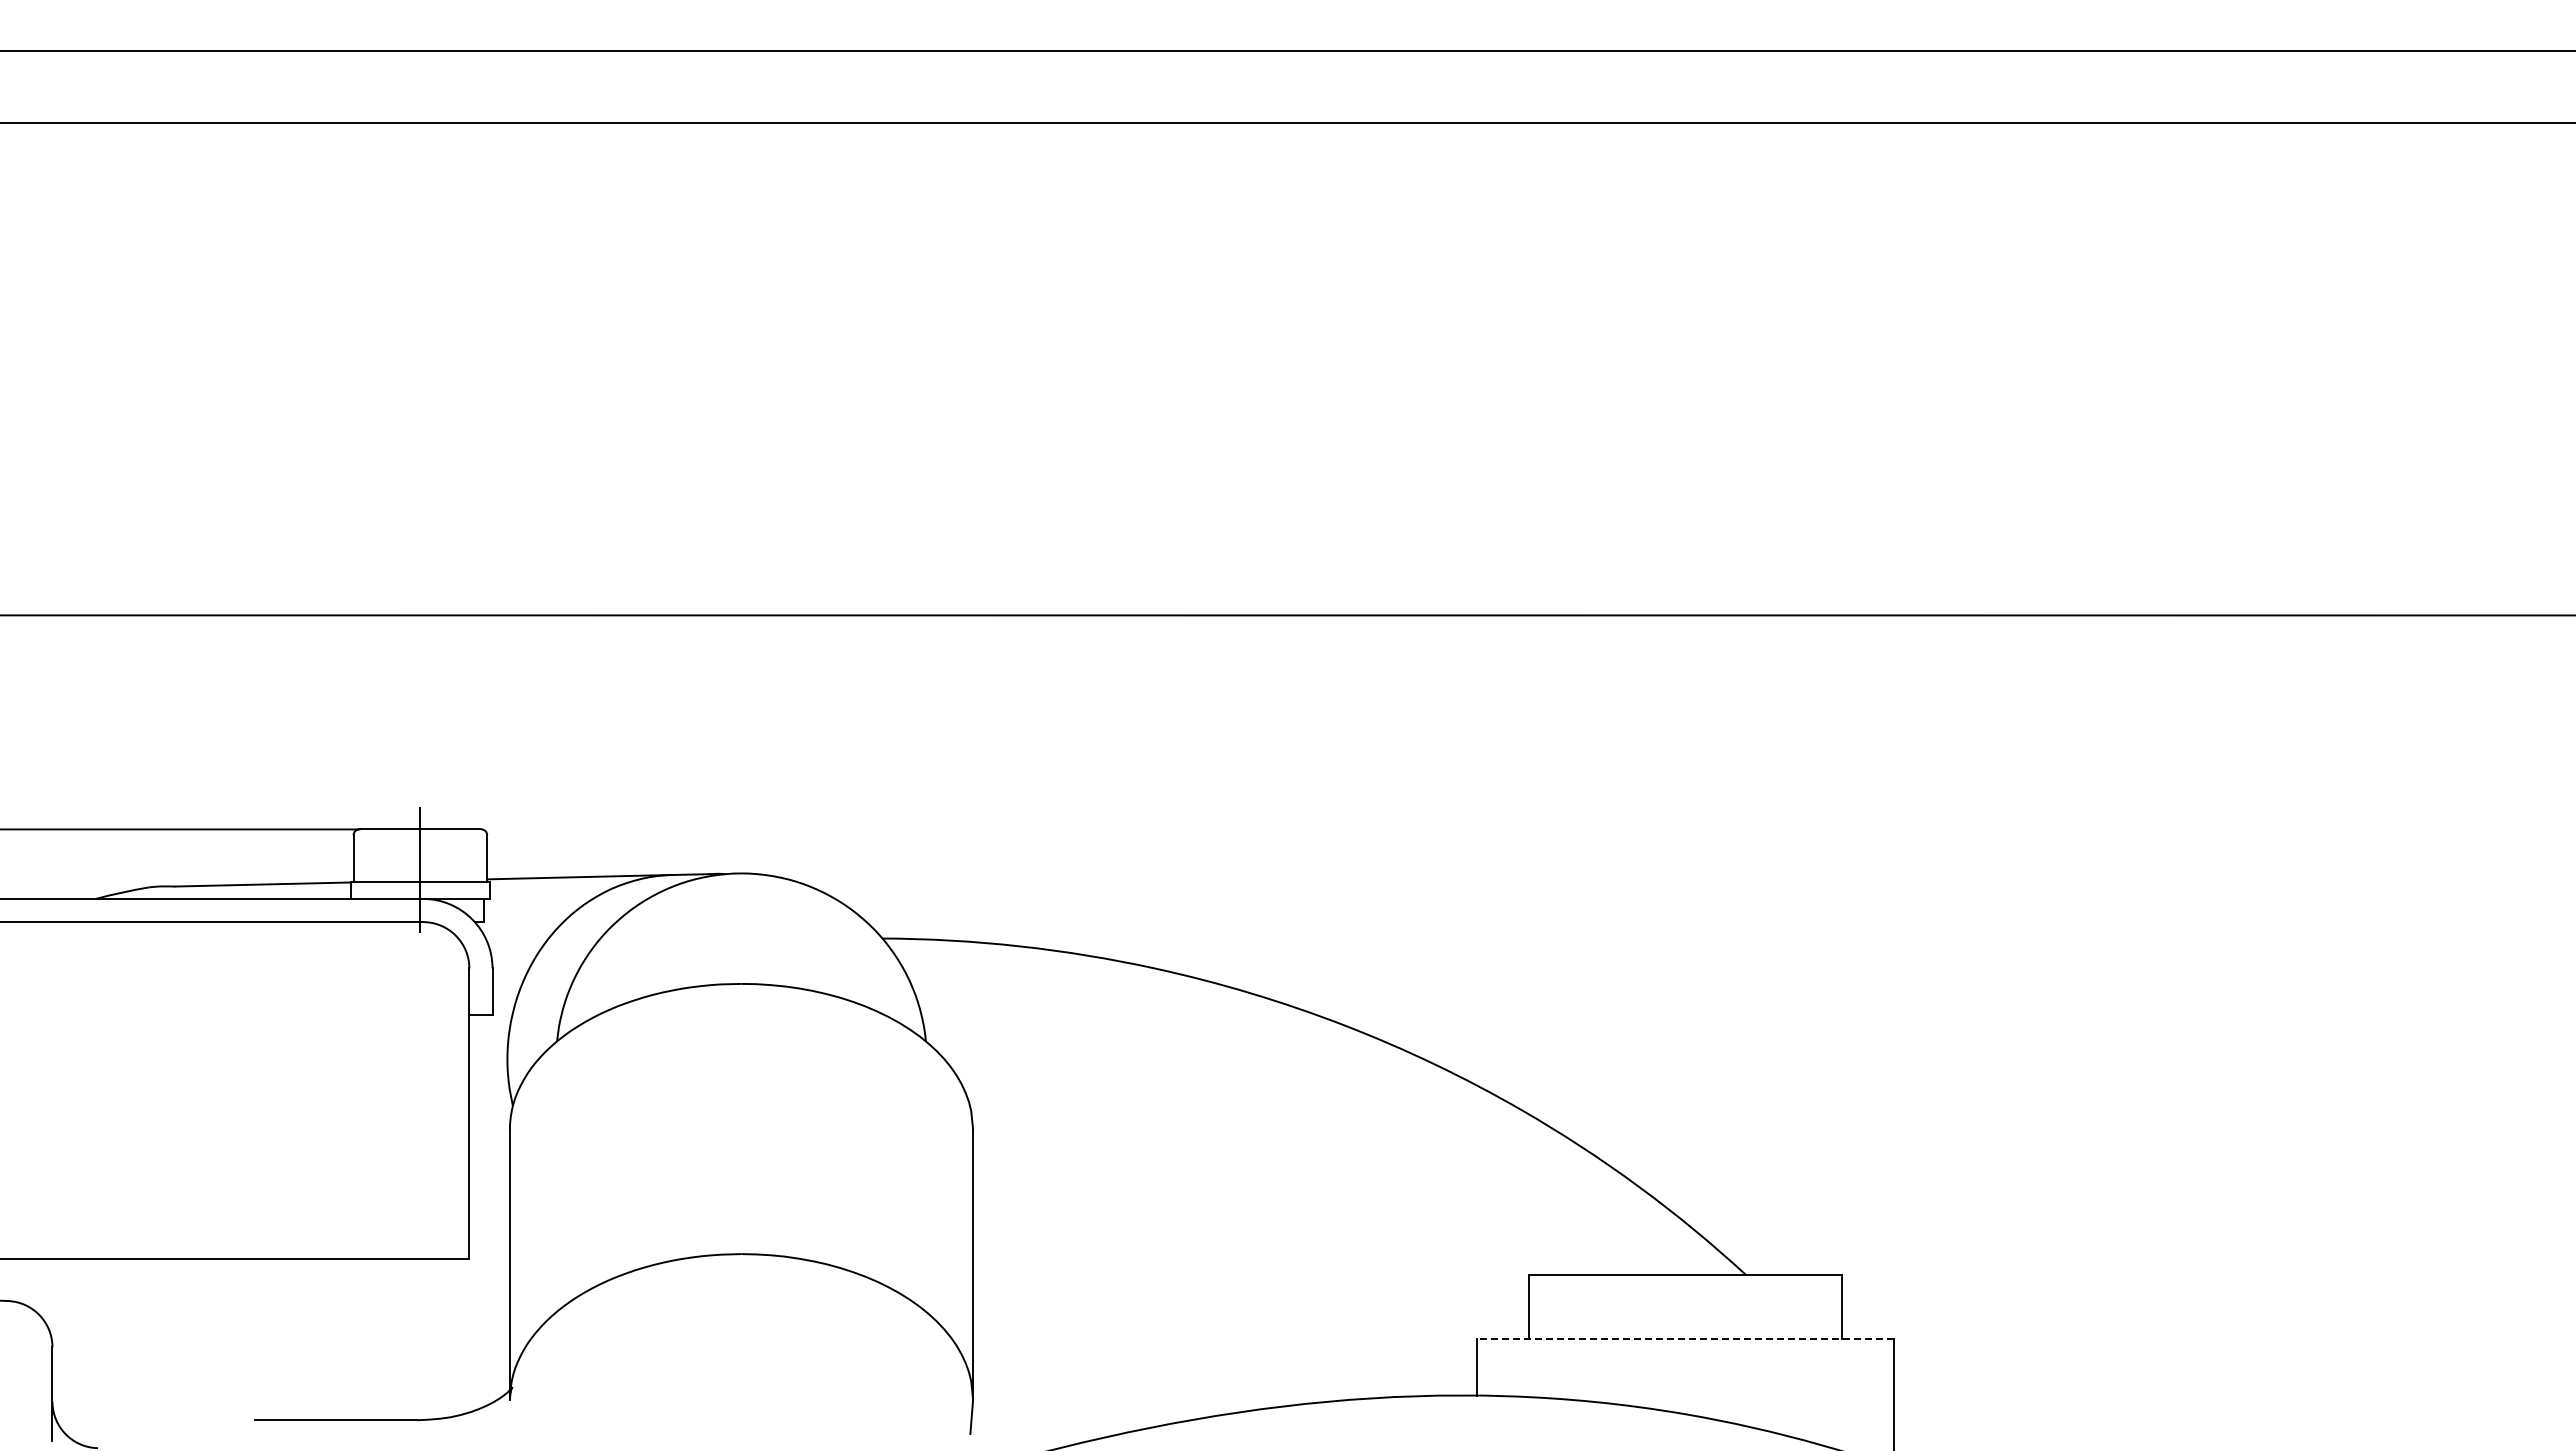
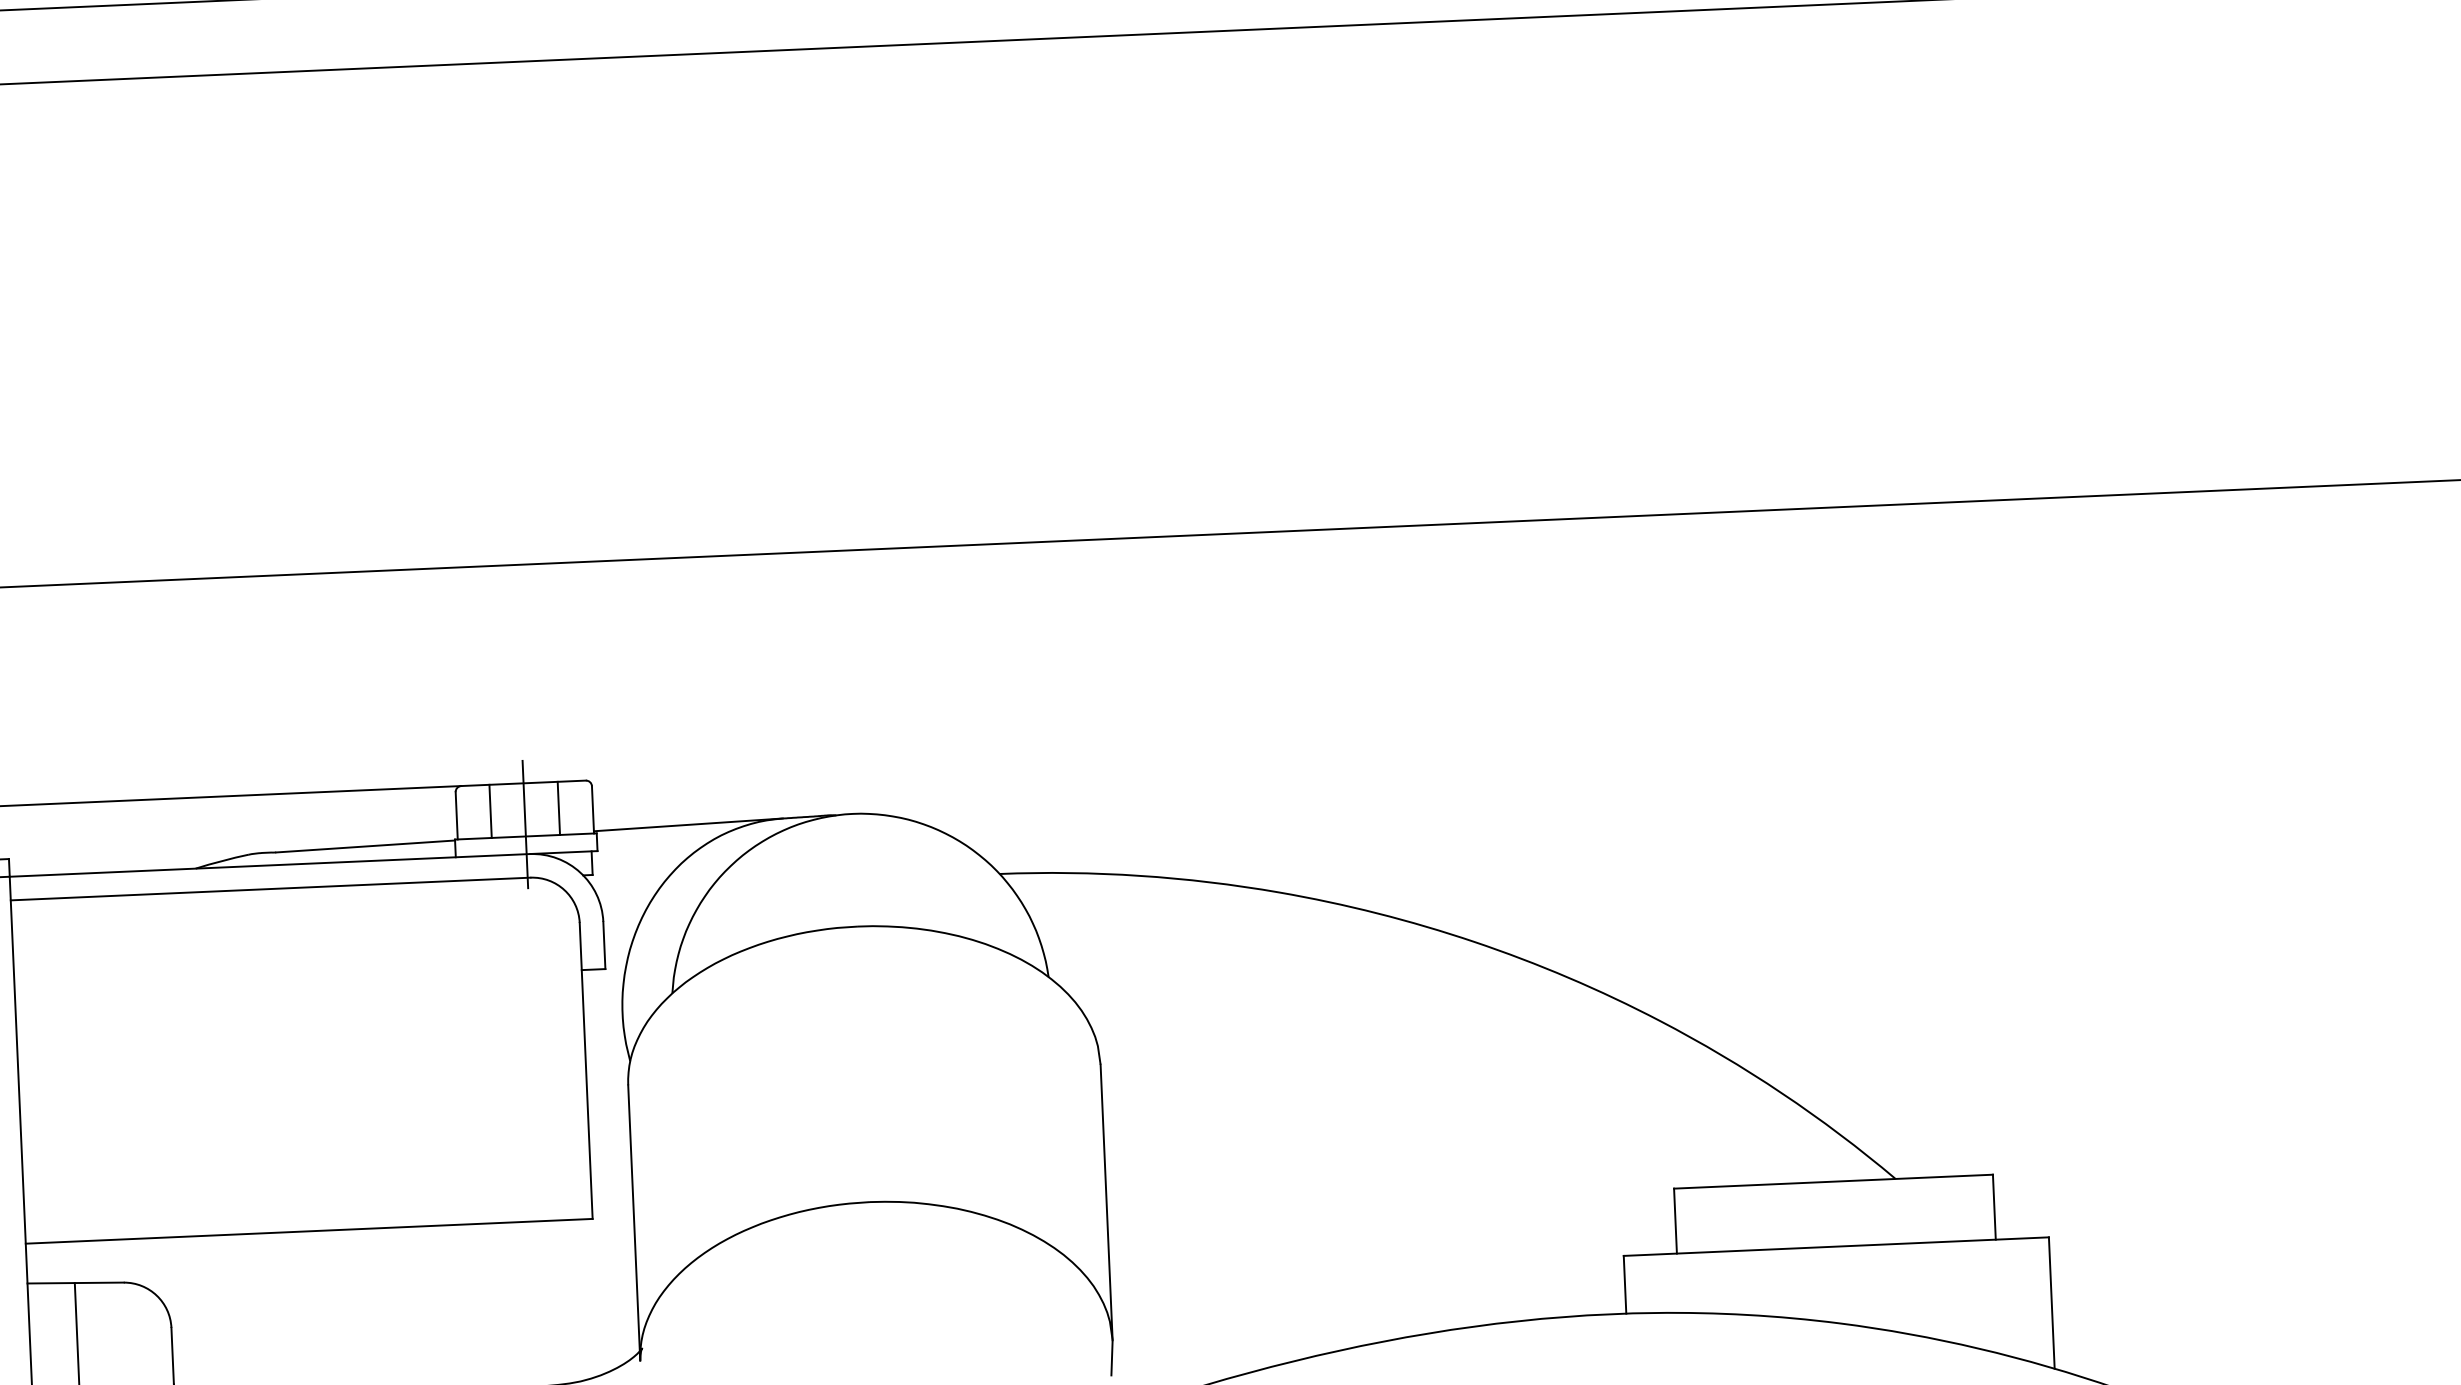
line: (386, 855) -> (490, 811), added
line: (453, 855) -> (558, 808), added
line: (1684, 1338) -> (1835, 1246), dashed -> solid

